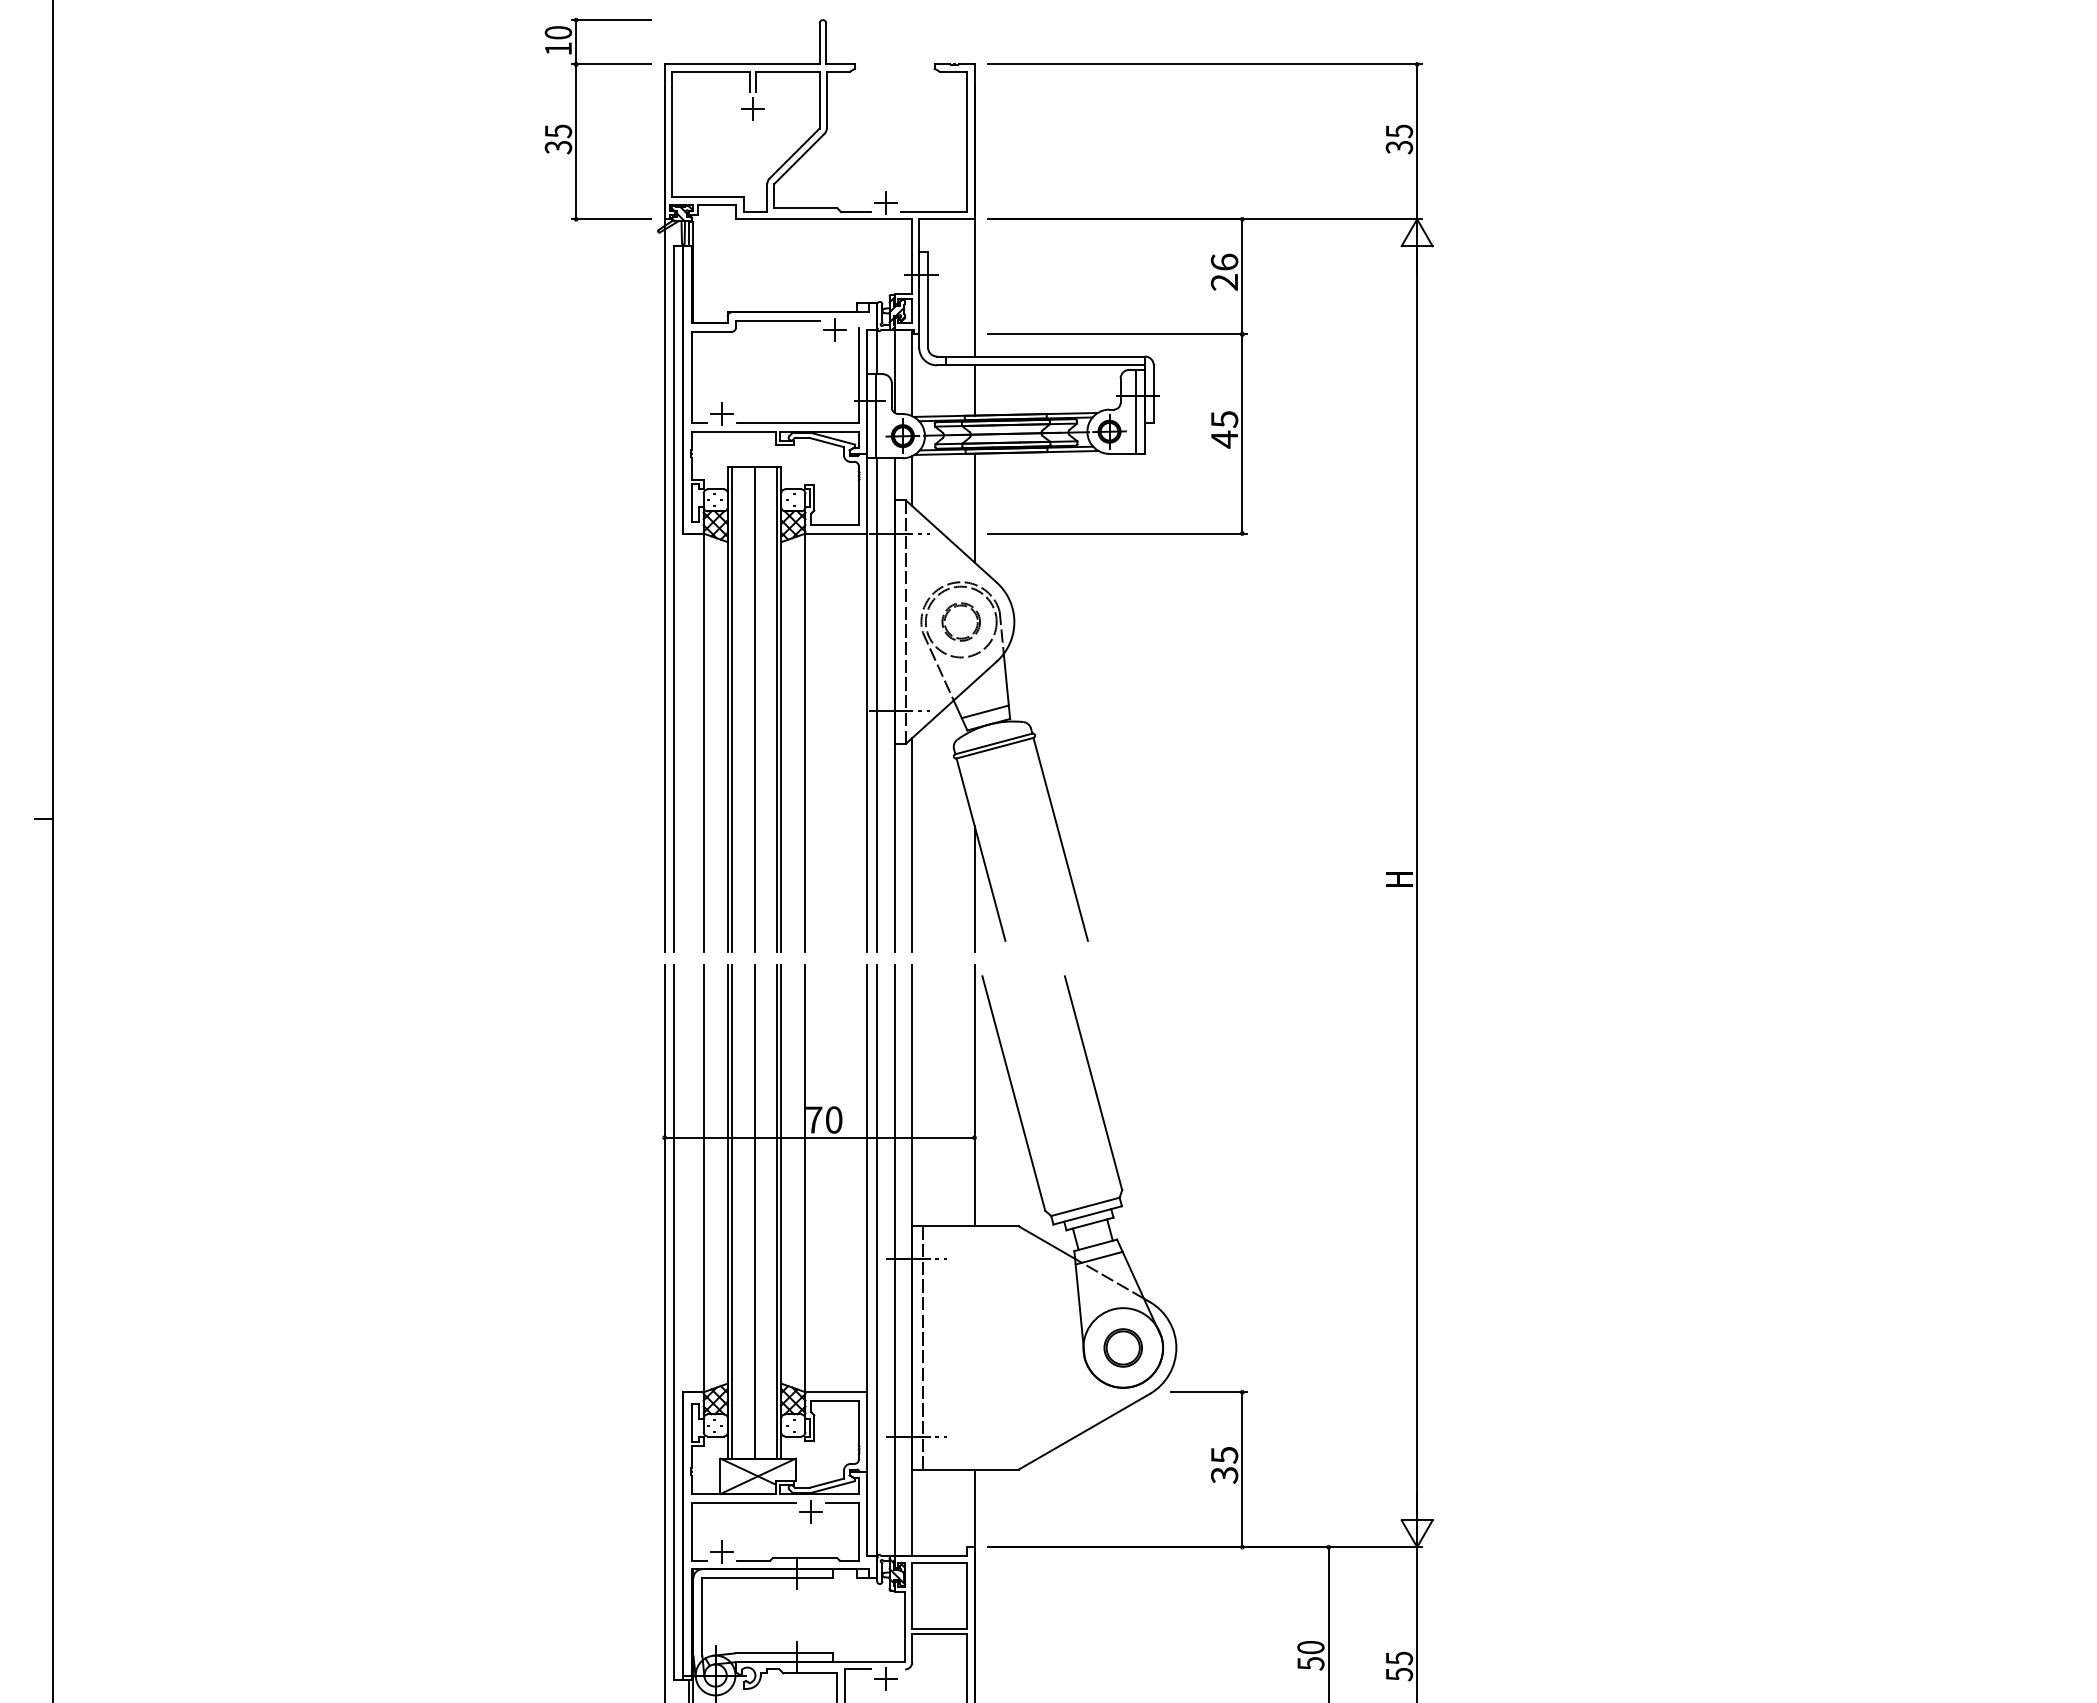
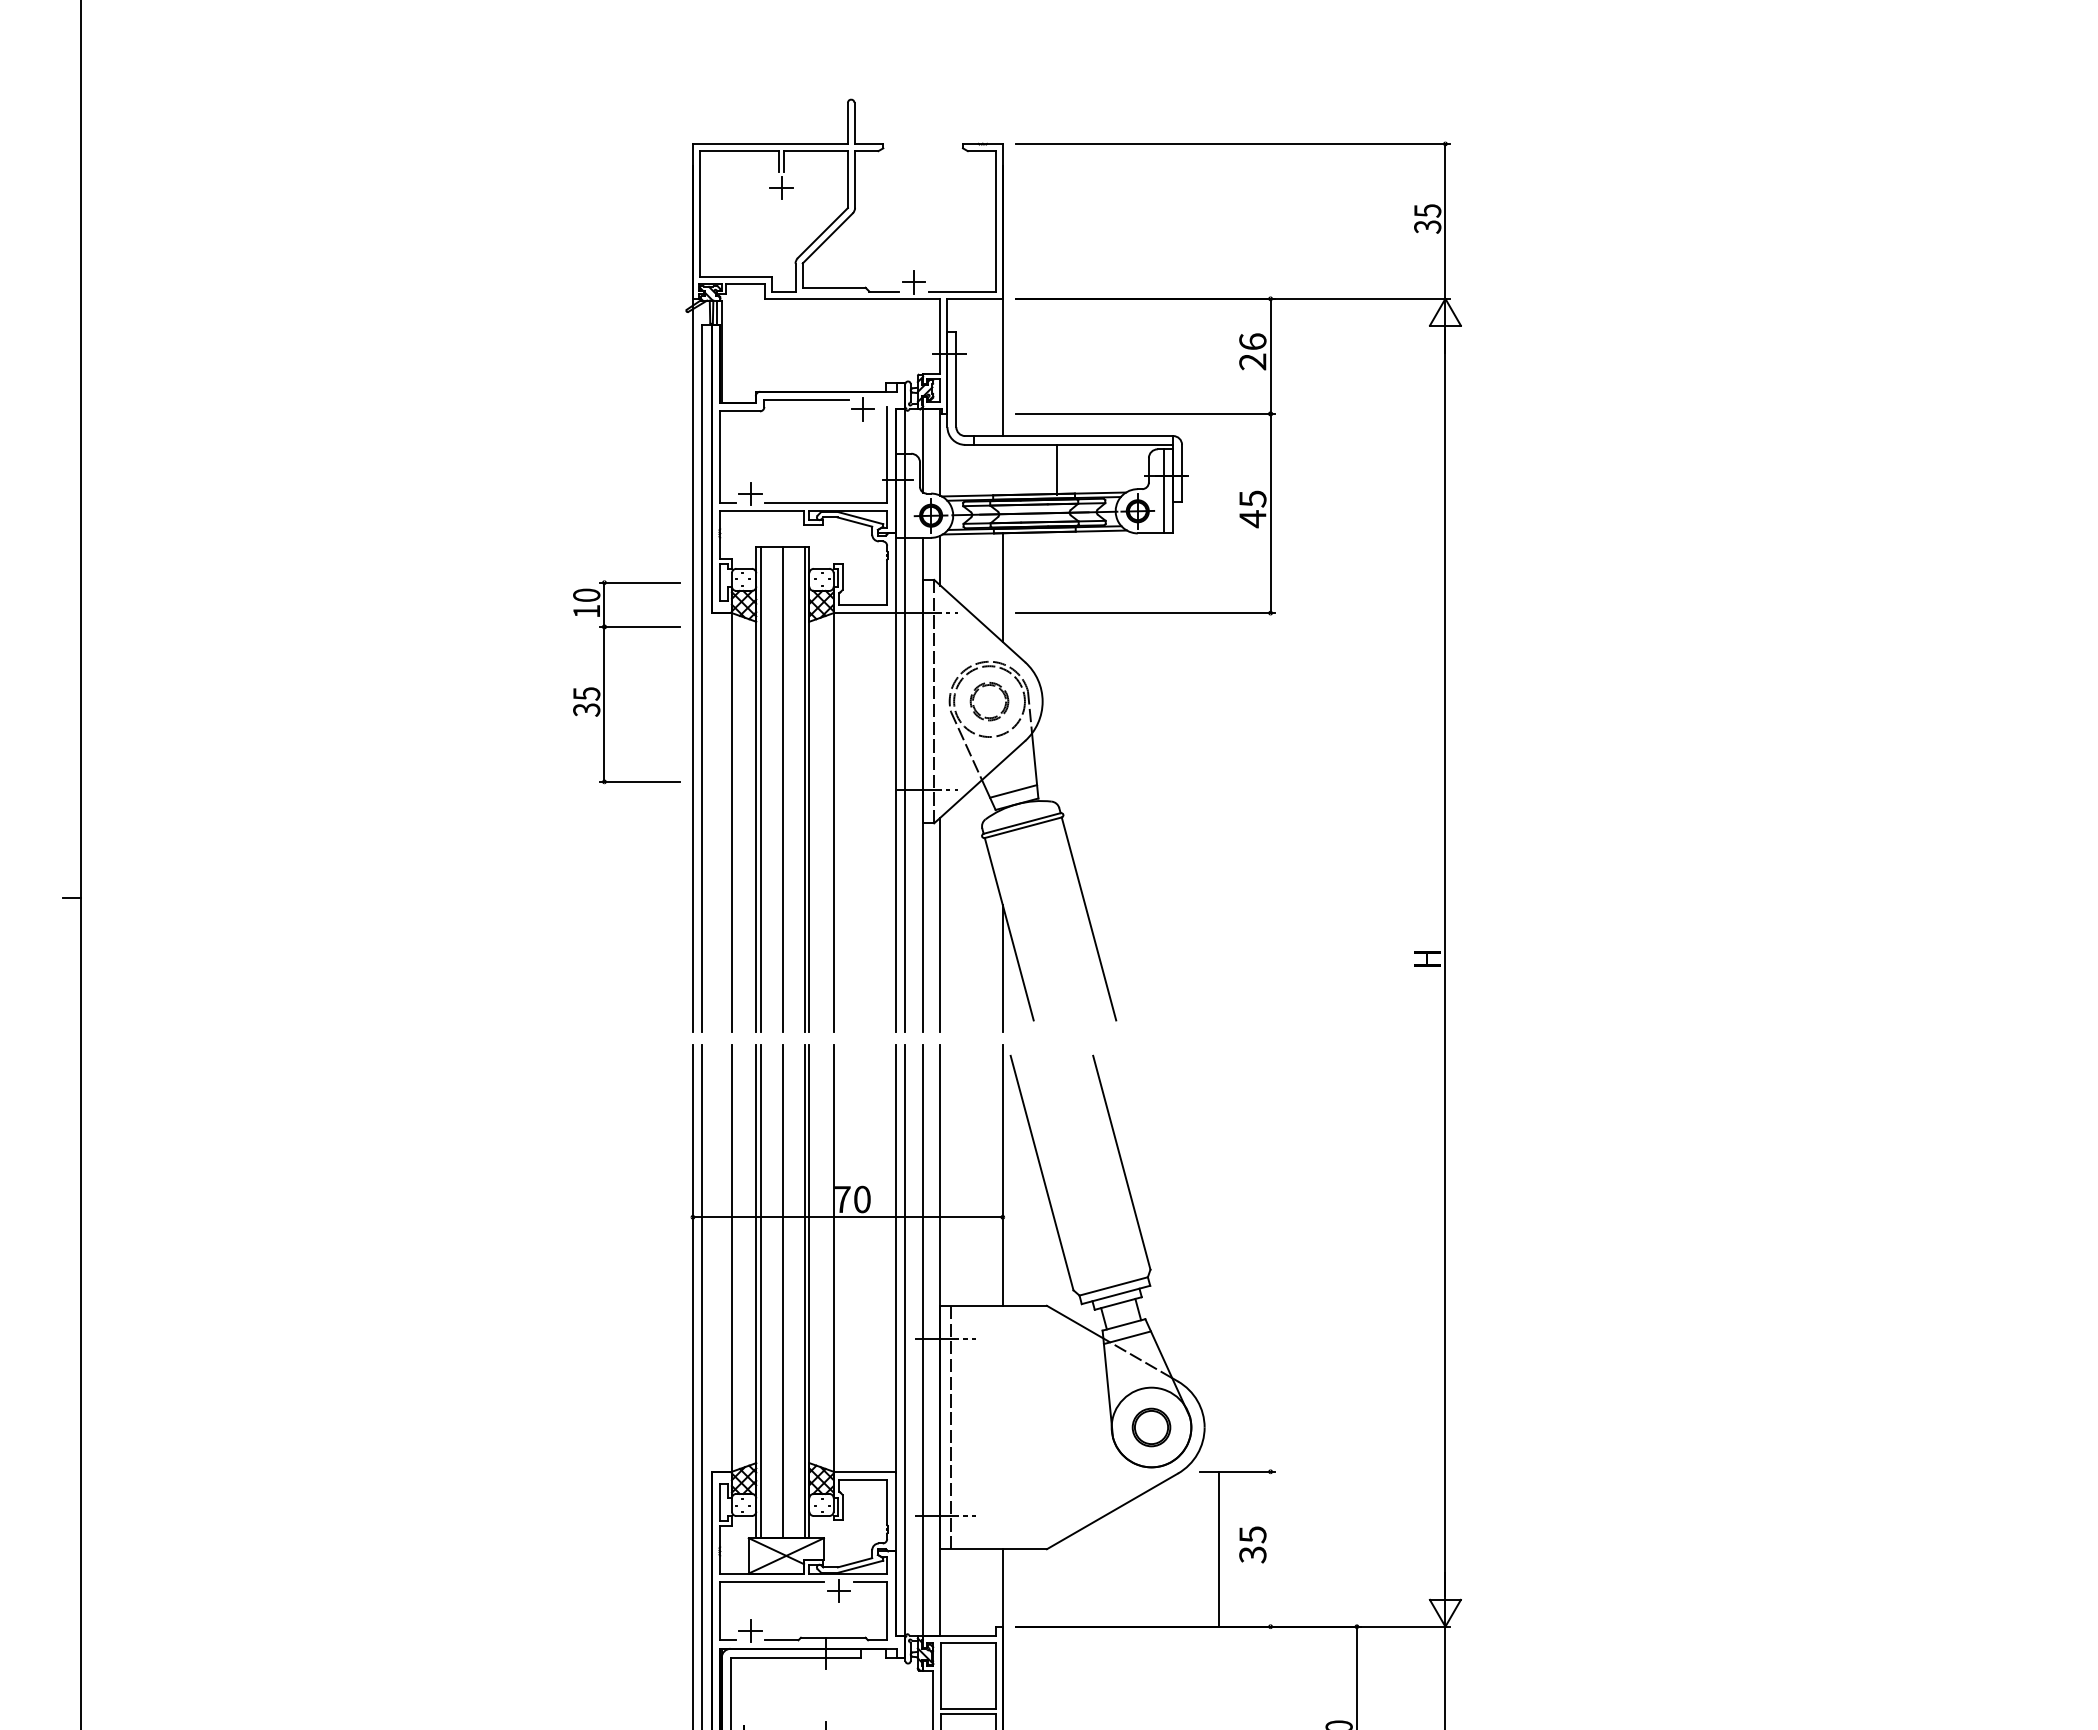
part: (576, 119) -> (604, 682), moved
line: (974, 389) -> (1056, 469), moved
line: (1242, 1468) -> (1218, 1548), moved

